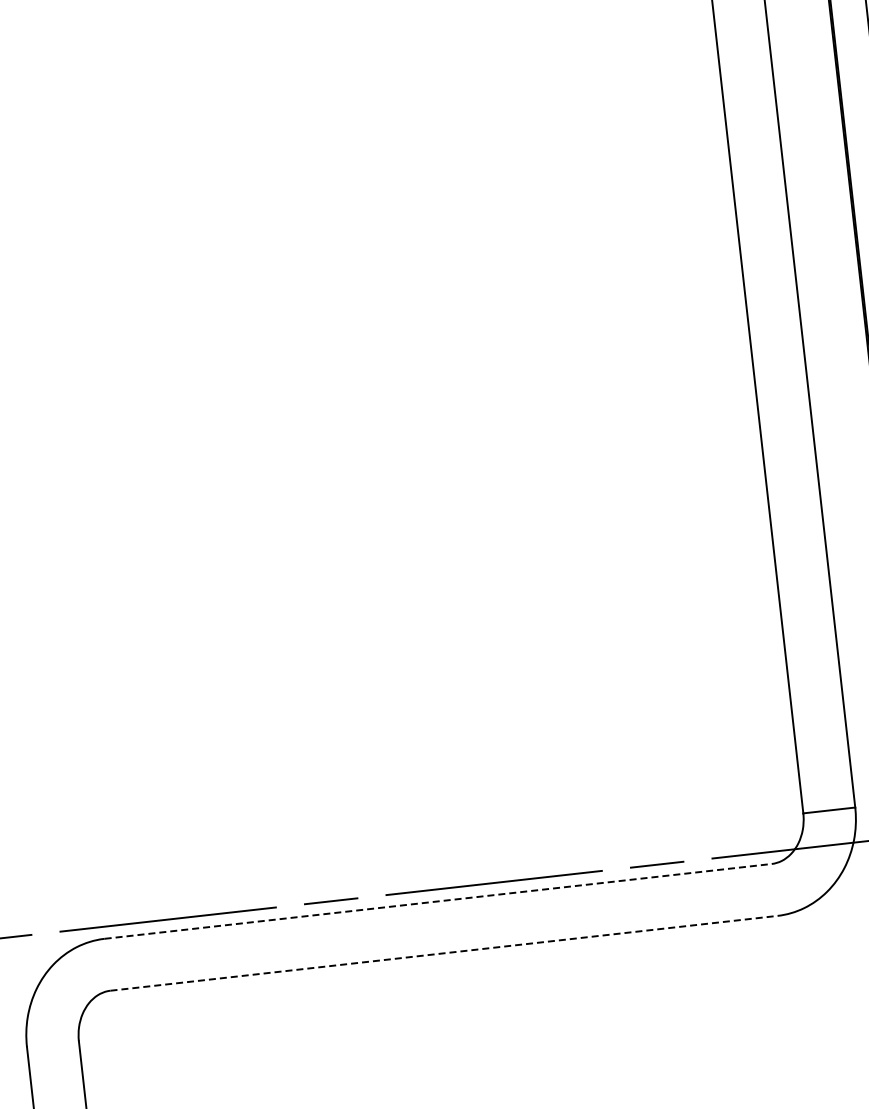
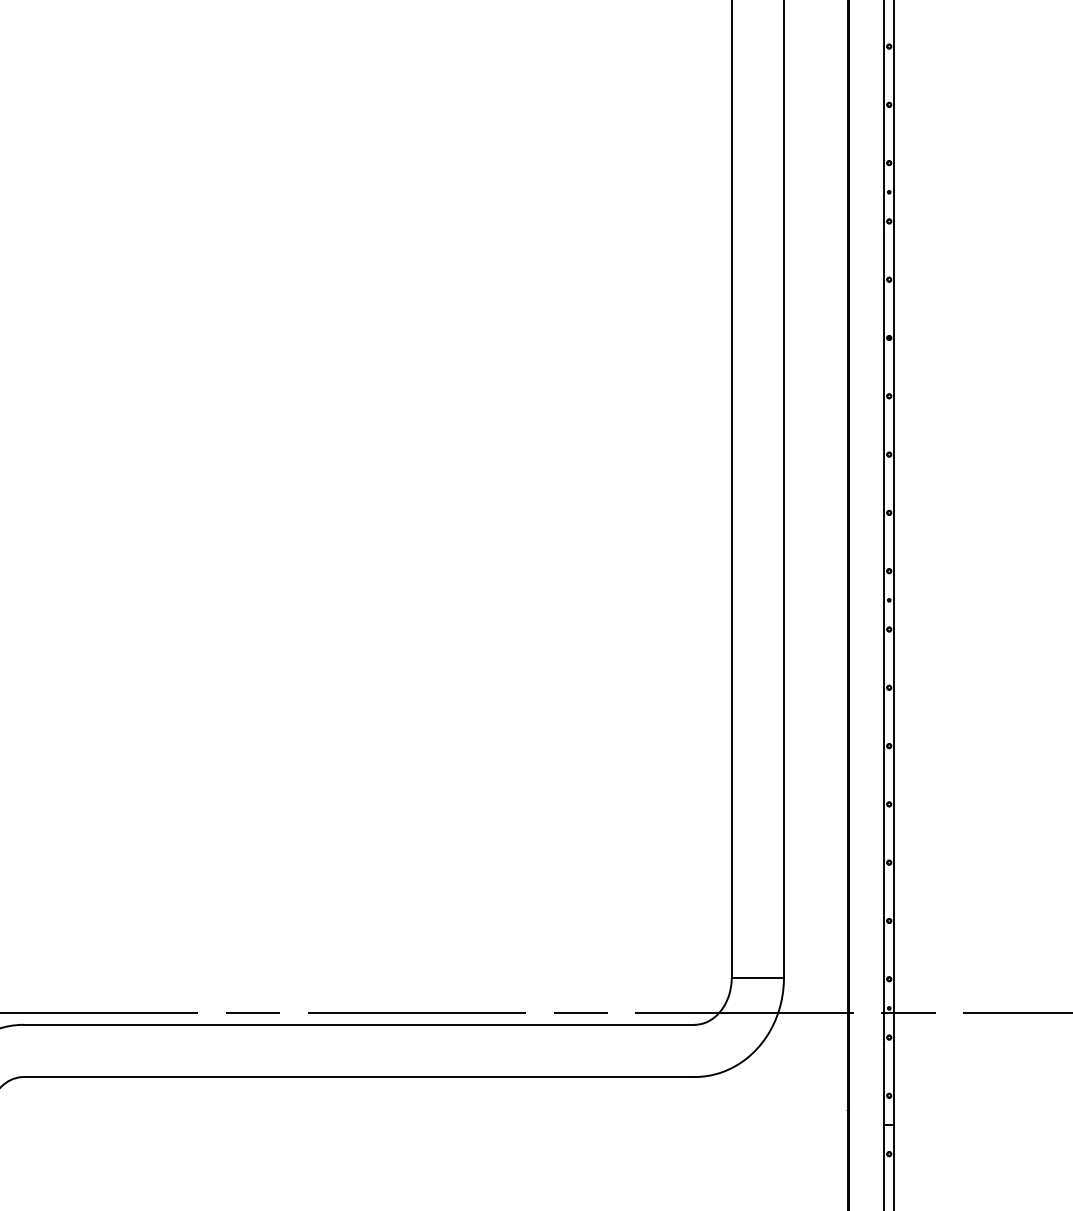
line: (438, 901) -> (359, 1024), dashed -> solid
line: (444, 953) -> (359, 1077), dashed -> solid

